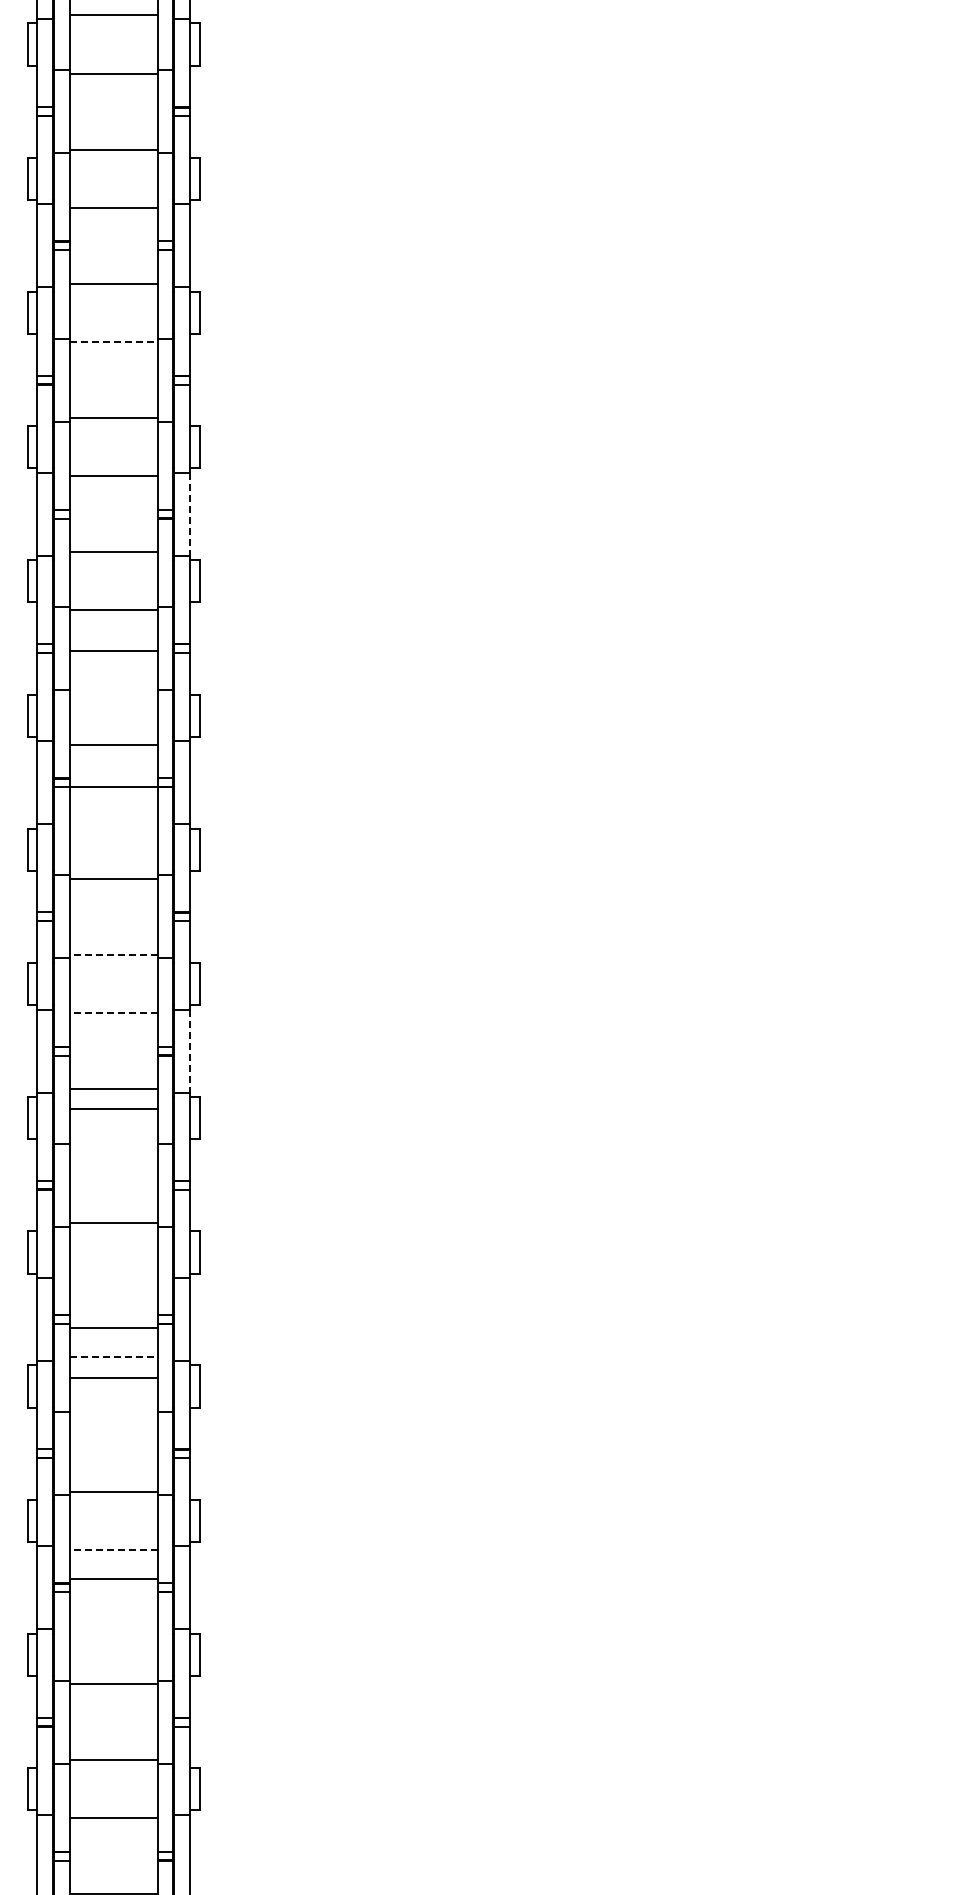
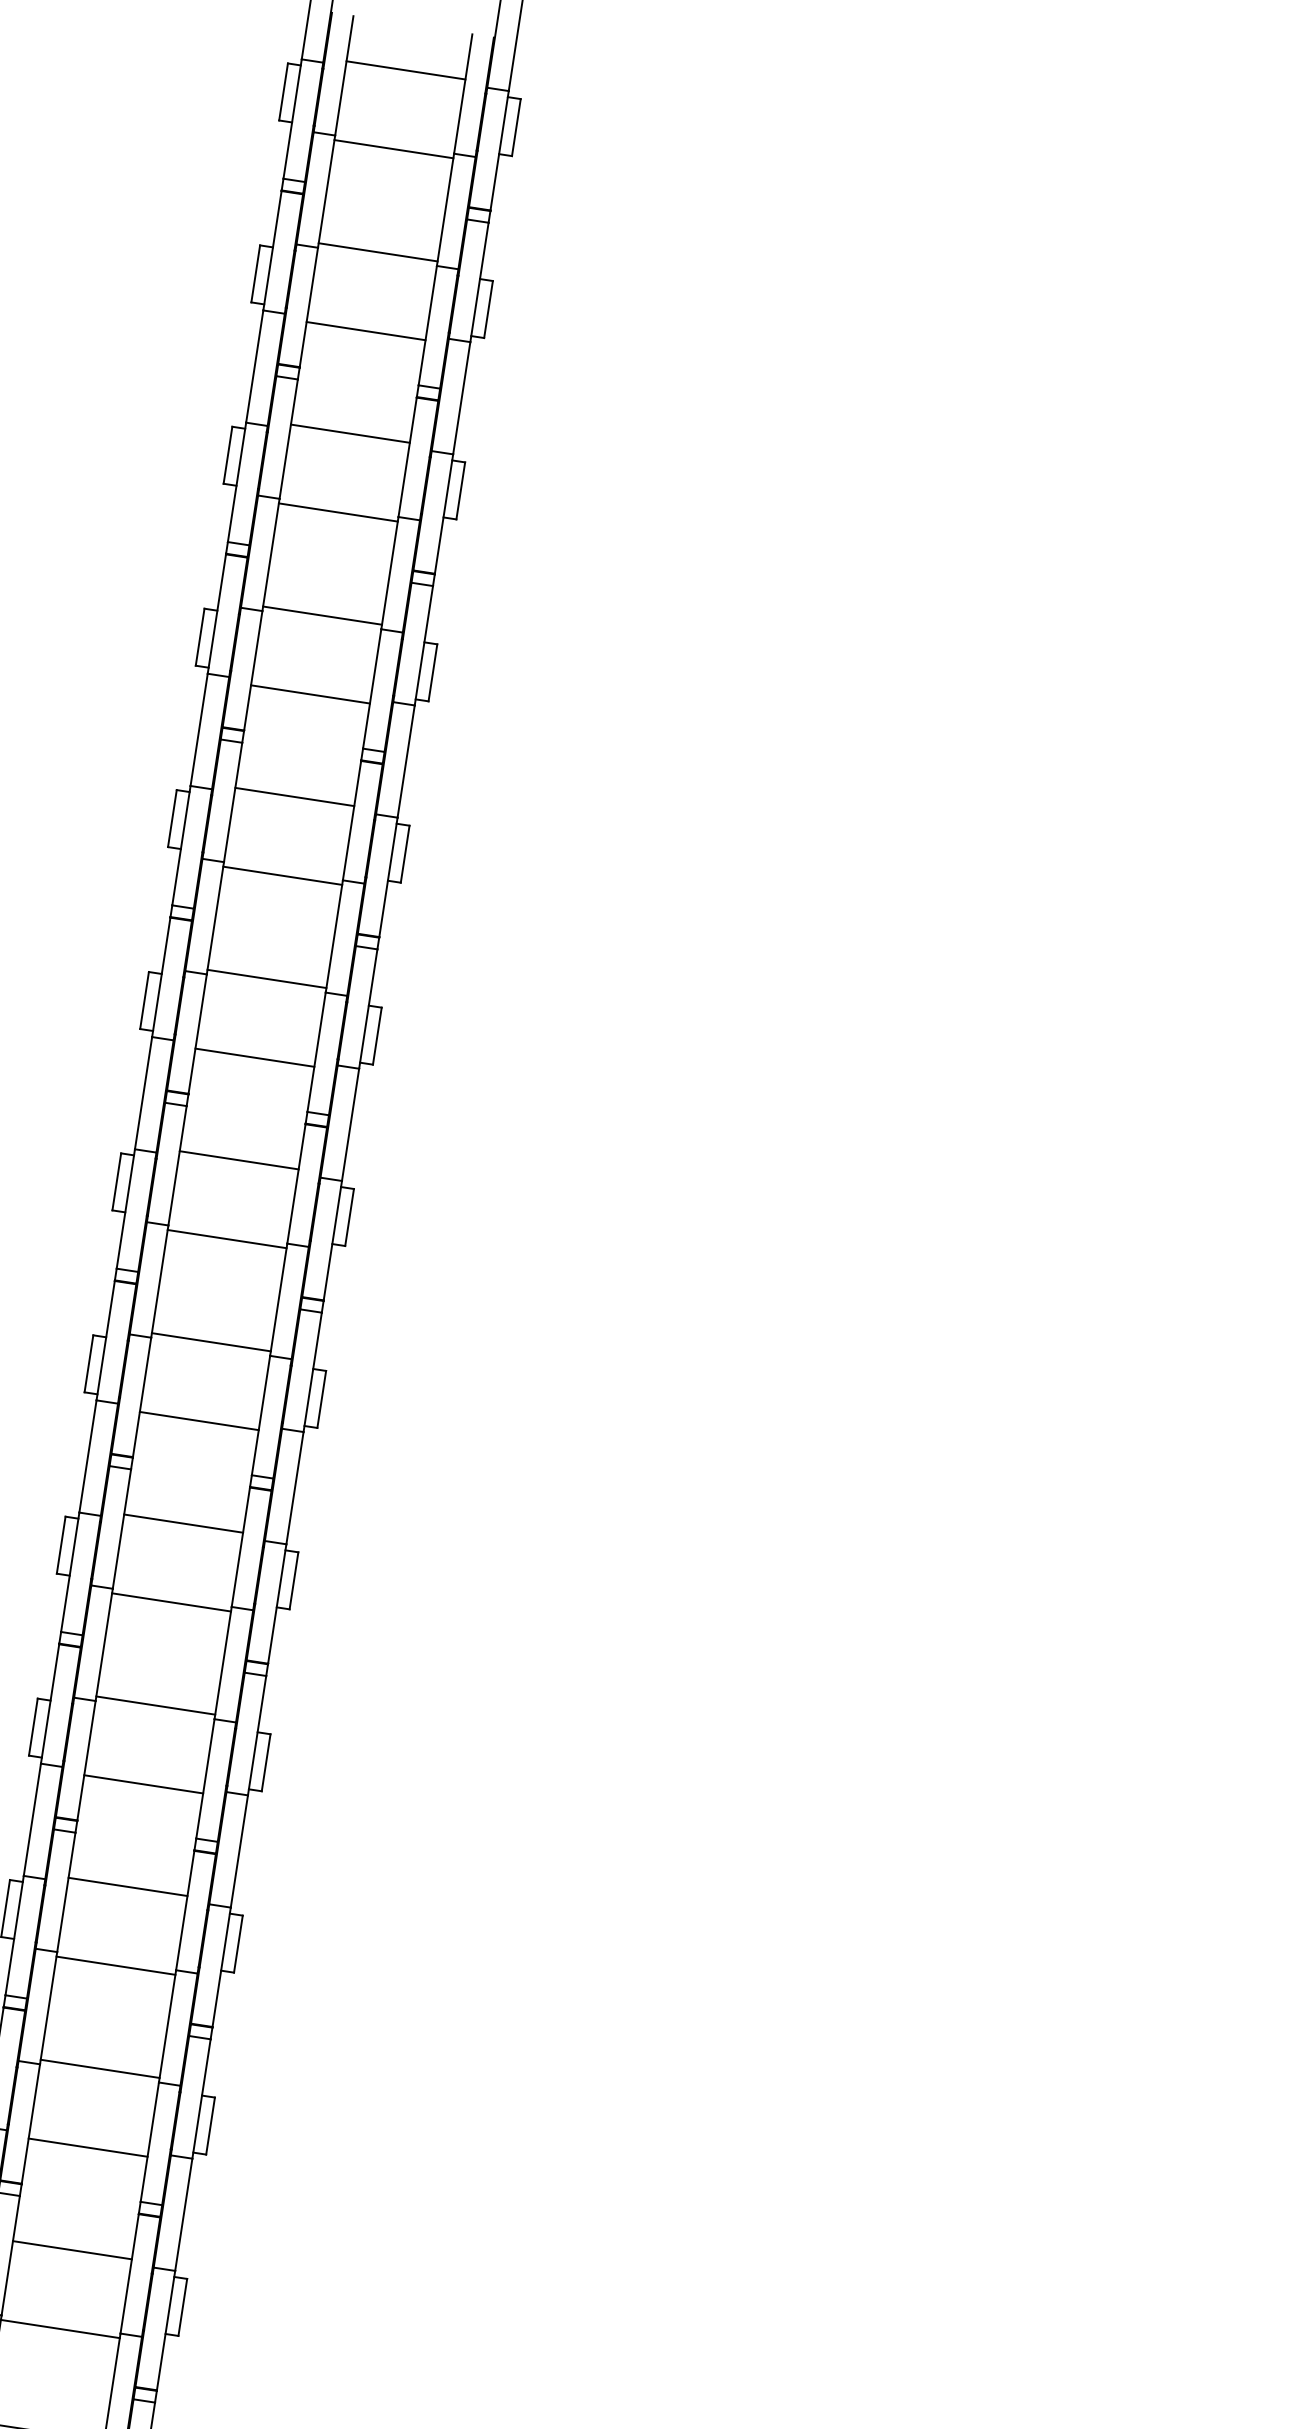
line: (113, 342) -> (338, 513), dashed -> solid
line: (190, 514) -> (406, 761), dashed -> solid
line: (113, 650) -> (266, 978), moved
line: (113, 786) -> (238, 1160), moved
line: (113, 954) -> (211, 1341), dashed -> solid
line: (113, 1013) -> (199, 1421), dashed -> solid
line: (190, 1051) -> (295, 1488), dashed -> solid
line: (113, 1109) -> (171, 1602), moved
line: (113, 1327) -> (143, 1784), moved
line: (113, 1357) -> (127, 1887), dashed -> solid
line: (113, 1377) -> (115, 1965), moved
line: (113, 1549) -> (87, 2146), dashed -> solid
line: (113, 1578) -> (72, 2249), moved

